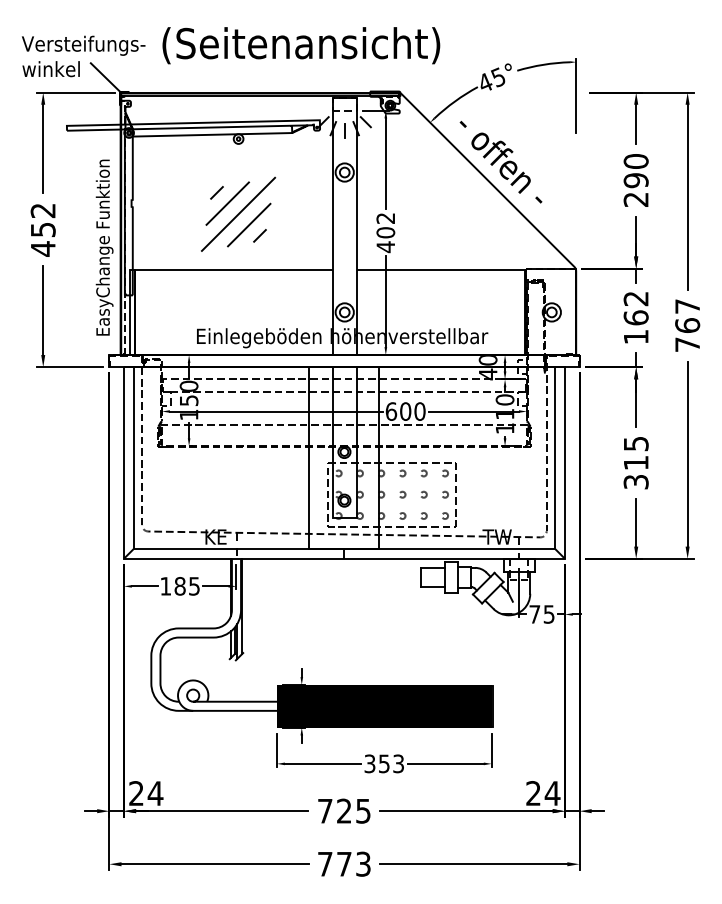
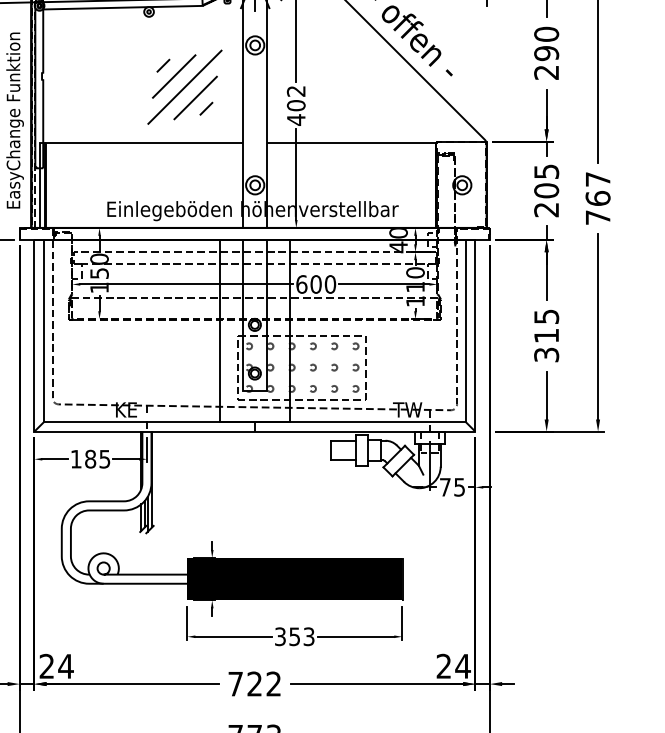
part: (238, 213) -> (184, 86), moved
text: (635, 318) -> (545, 191), 162 -> 205
text: (363, 810) -> (273, 683), 725 -> 722

